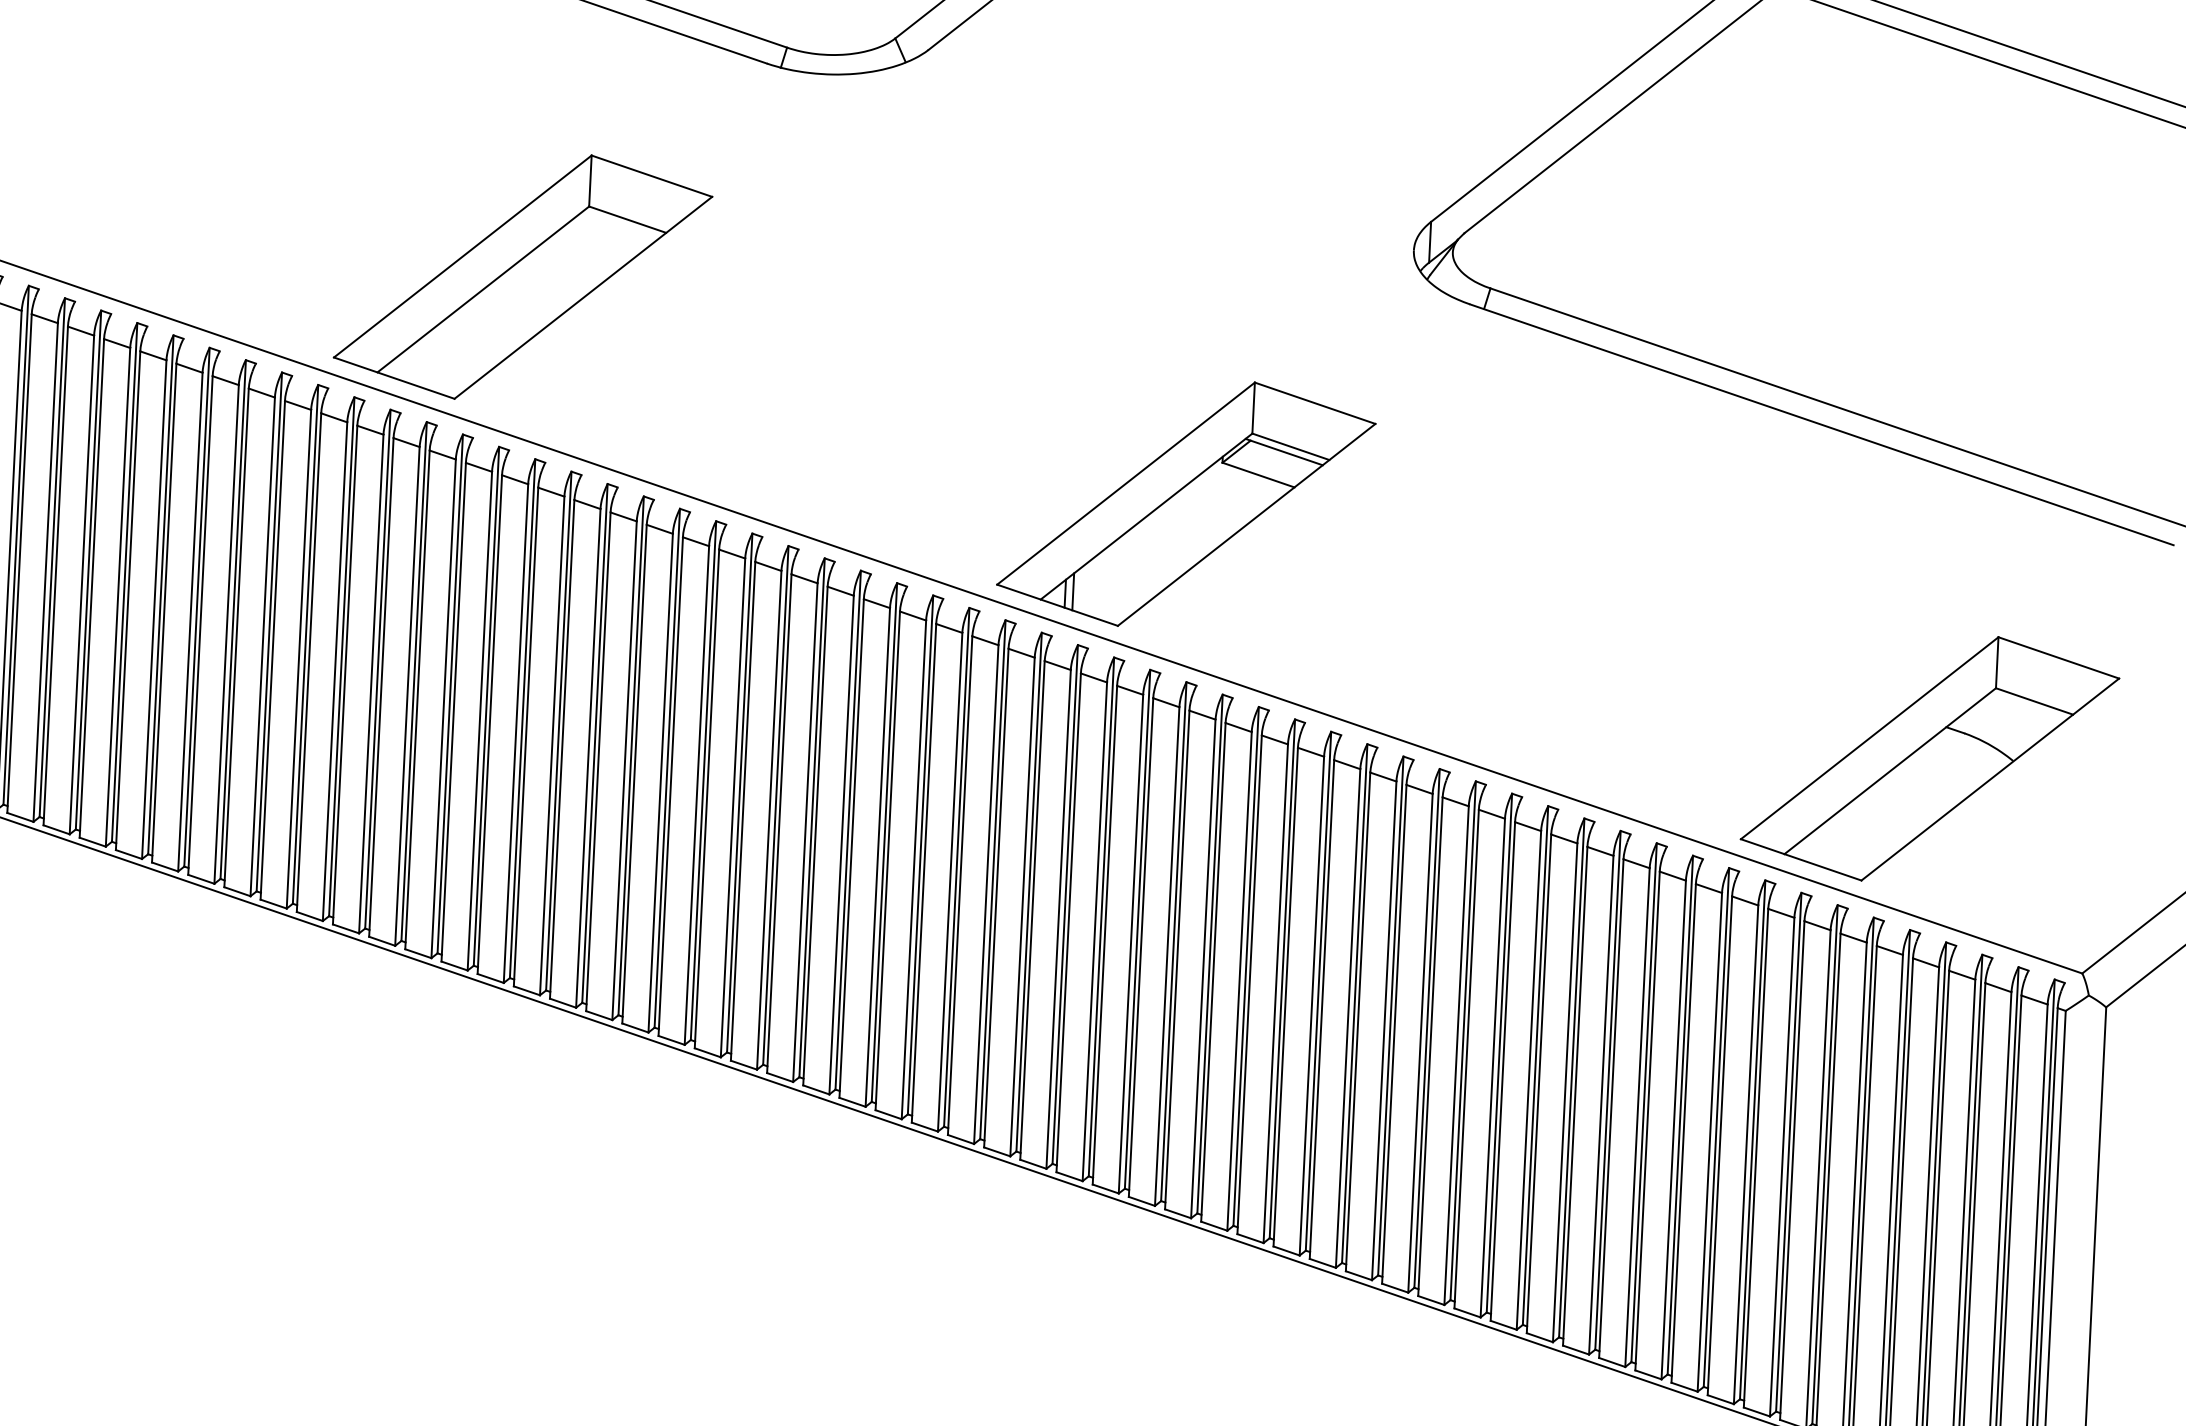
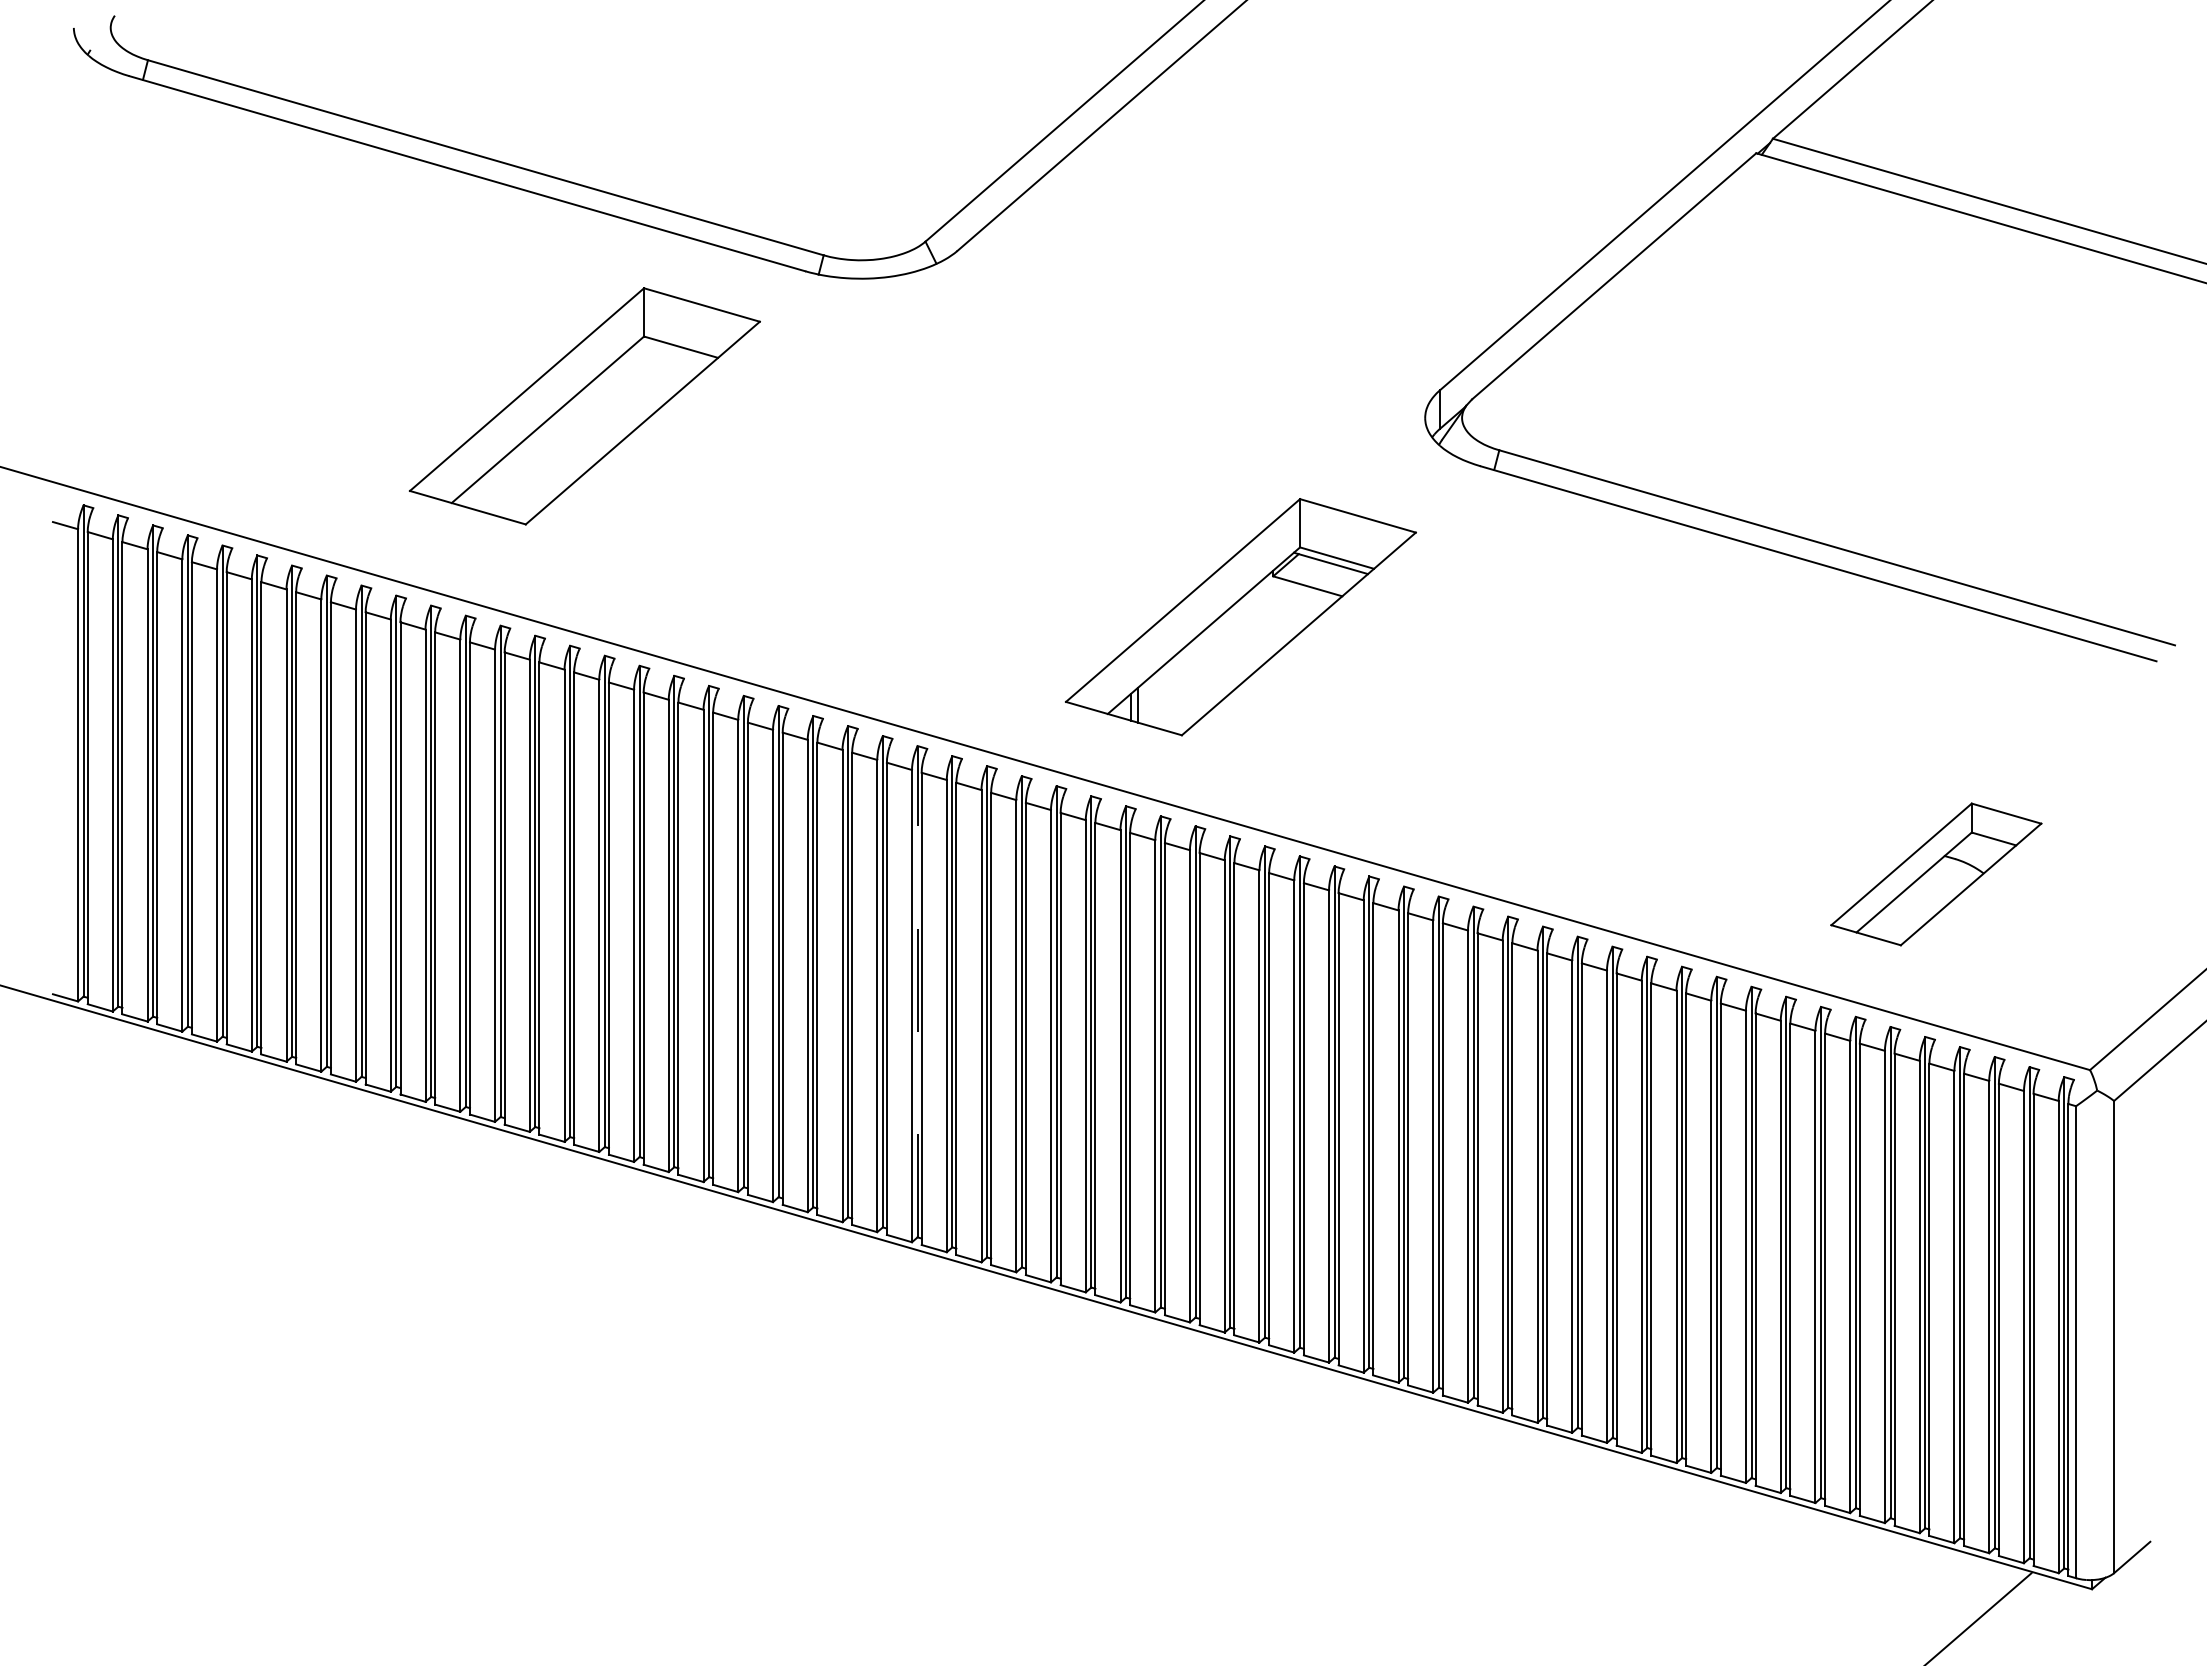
part: (522, 277) -> (584, 406), moved
part: (1185, 504) -> (1240, 617), moved
part: (1930, 758) -> (1936, 874), size x0.6
line: (848, 829) -> (917, 991), solid -> dashed

